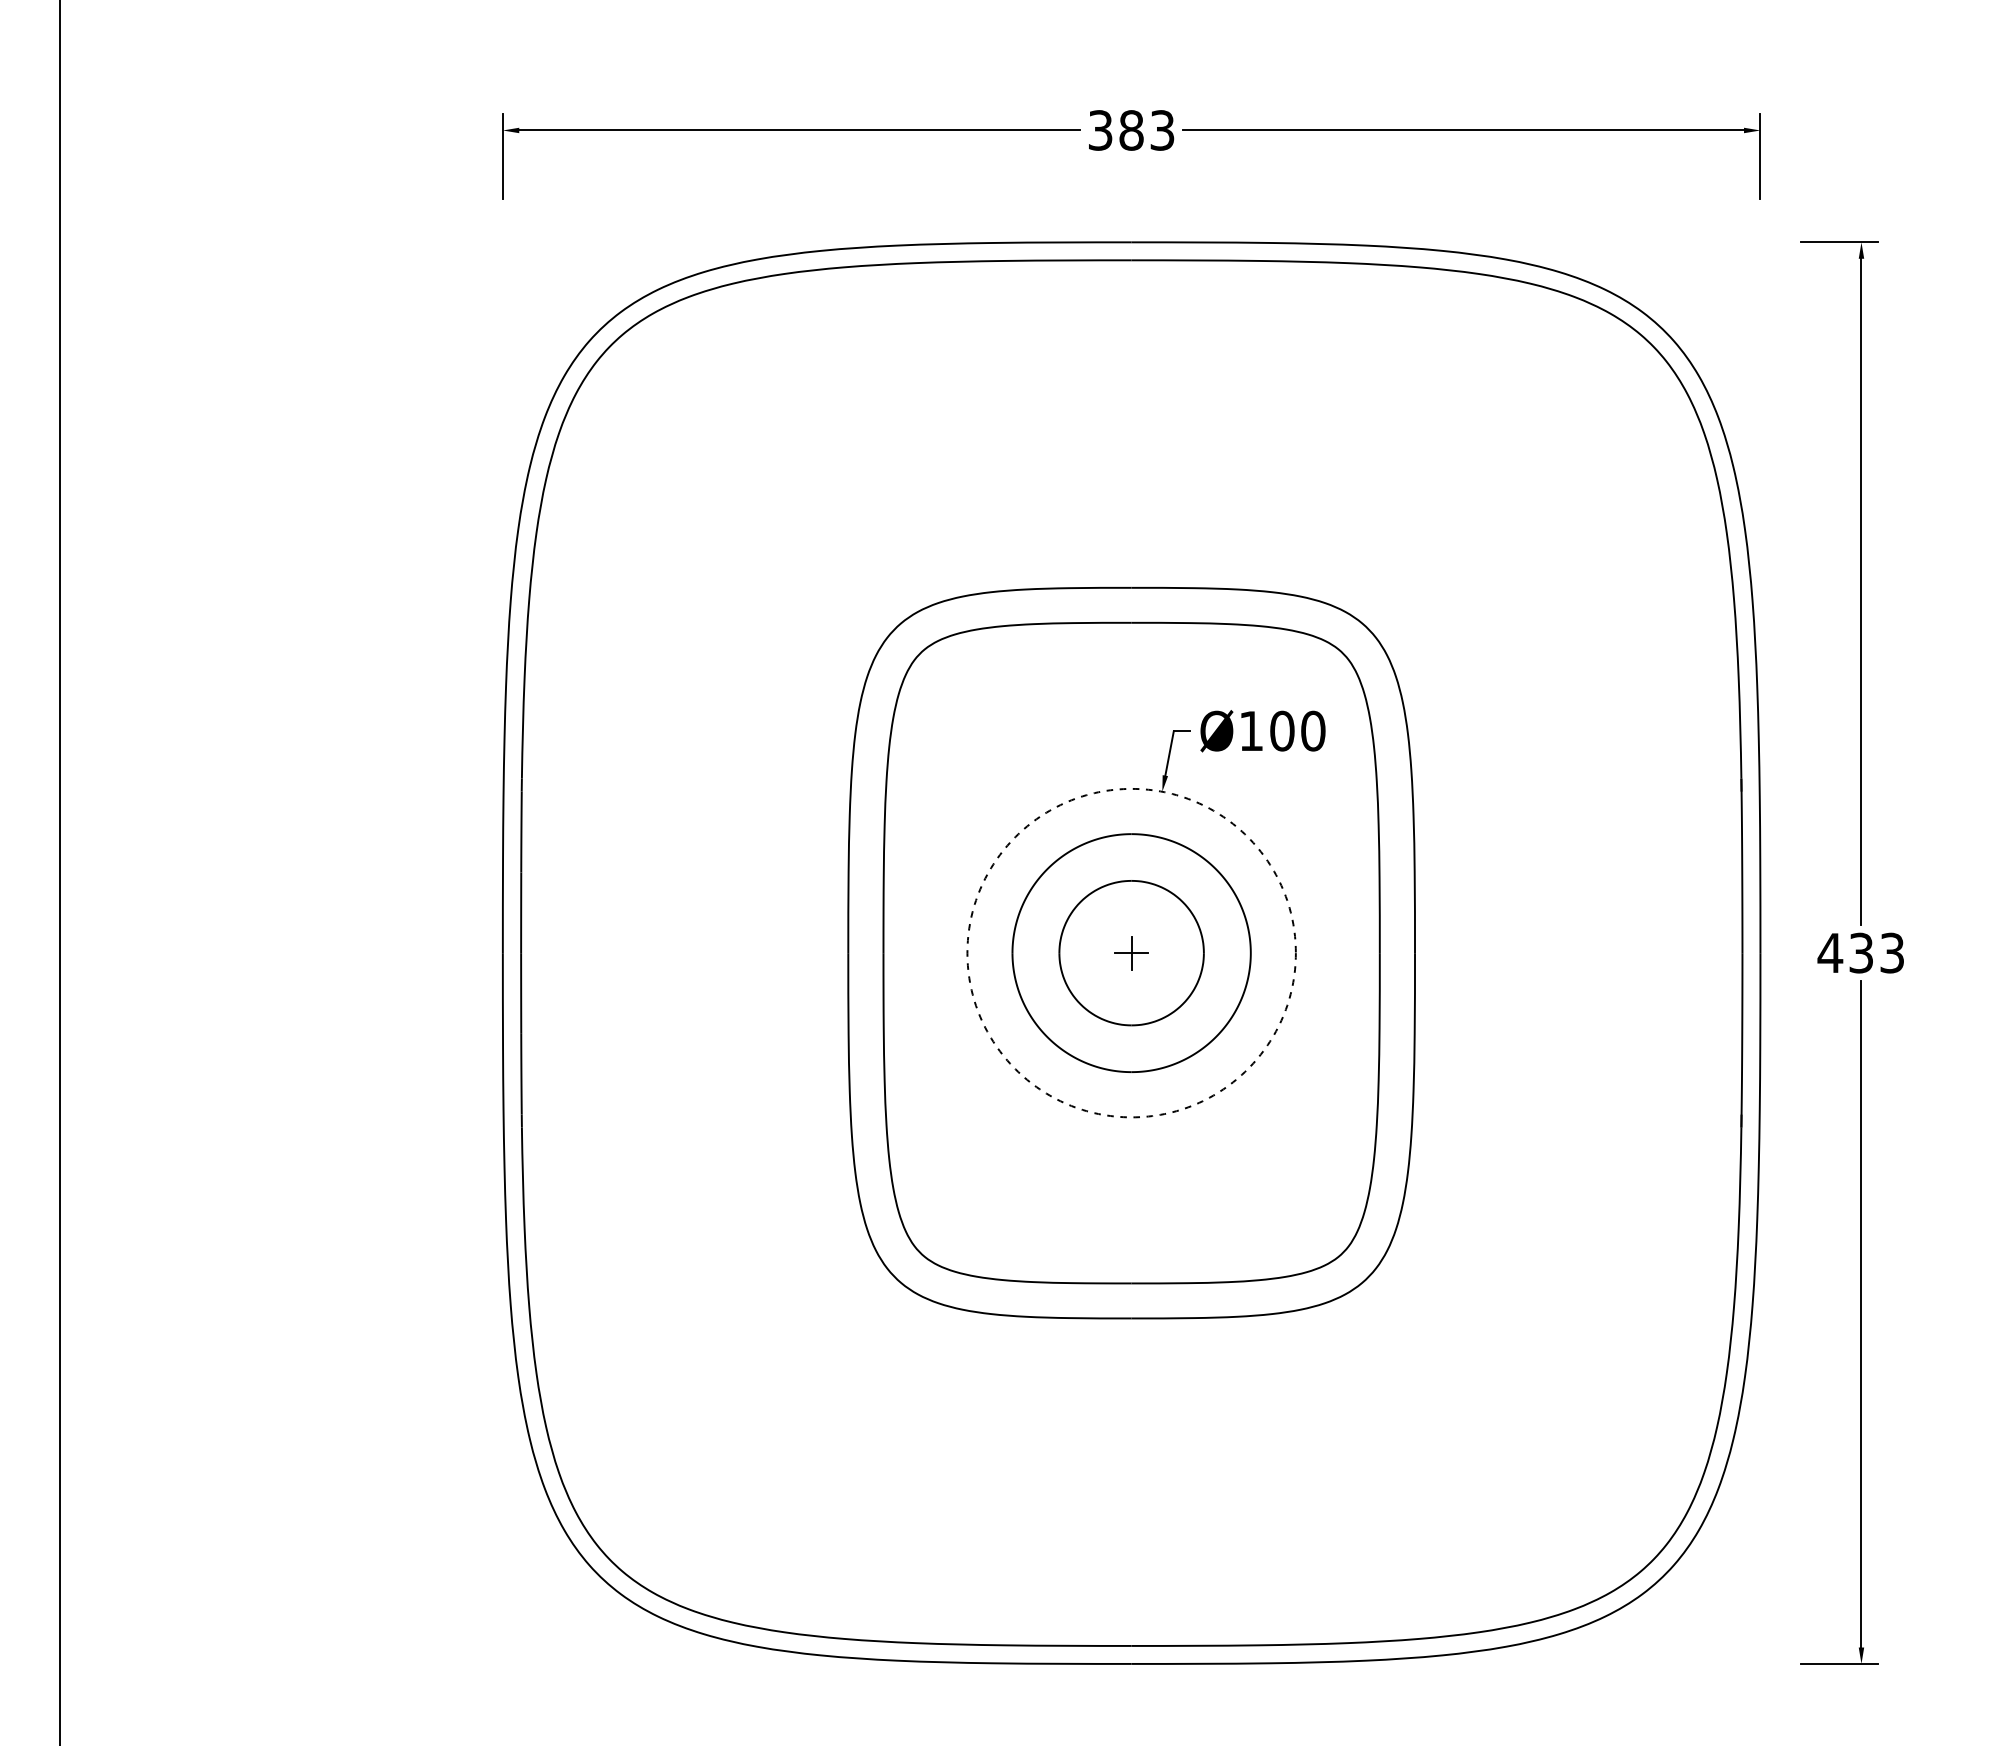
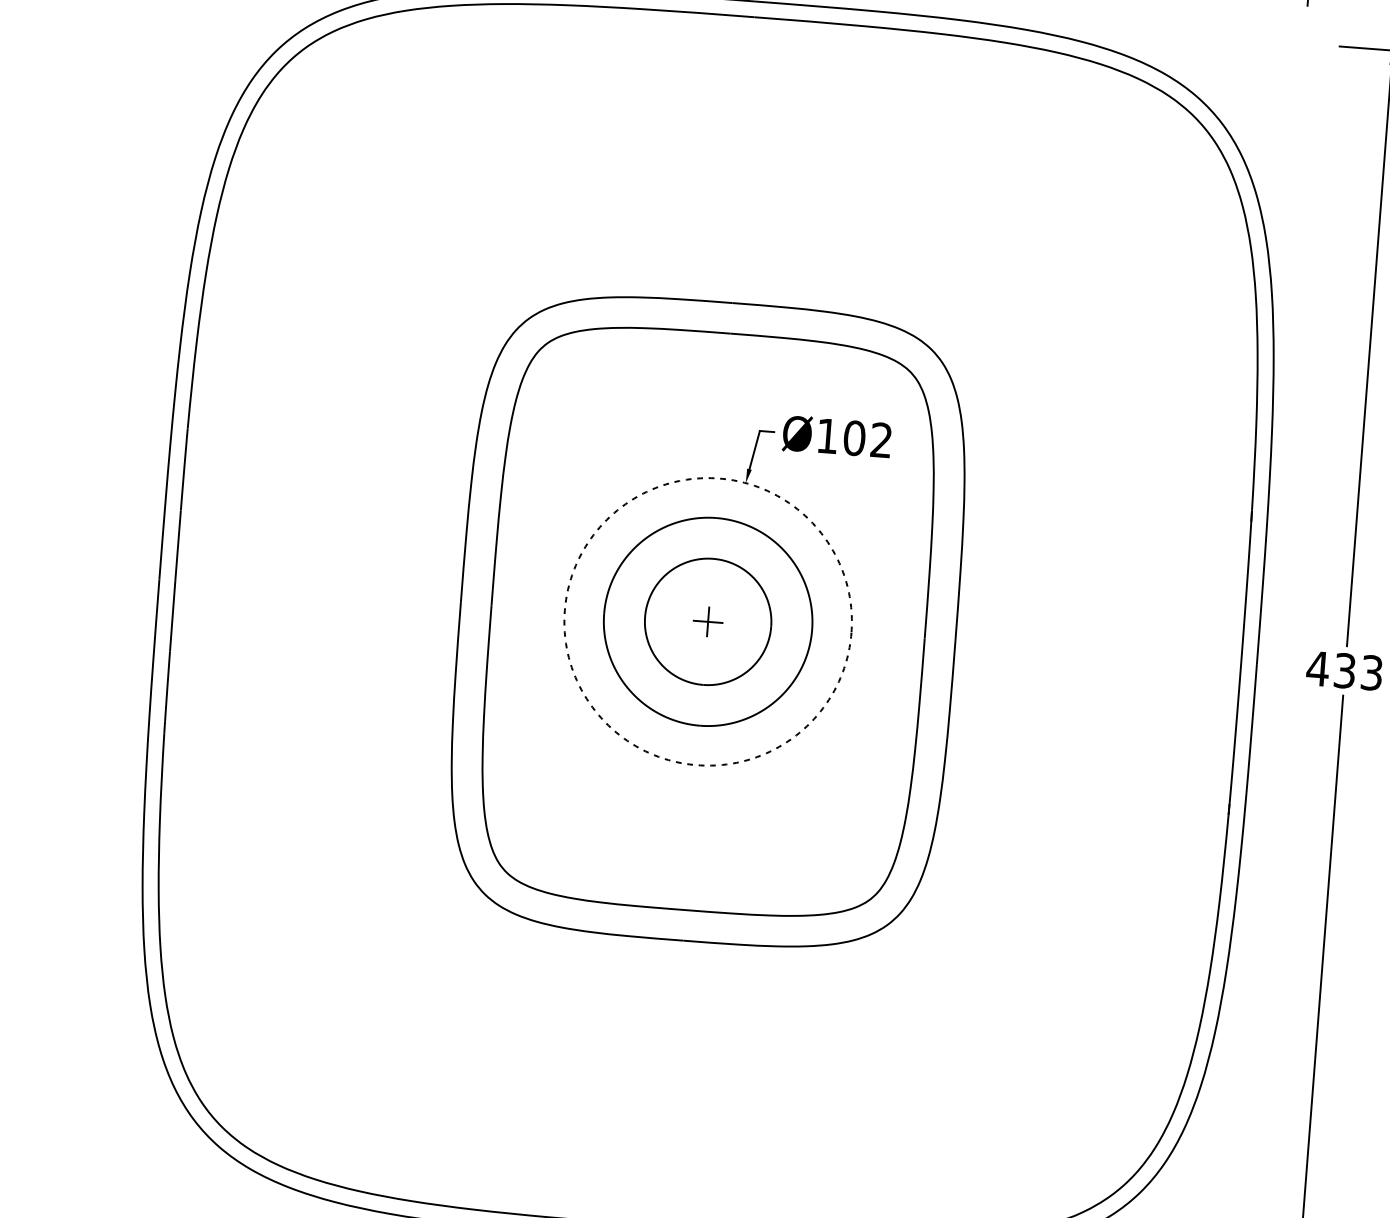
text: (1313, 730) -> (881, 439), Ø100 -> Ø102

